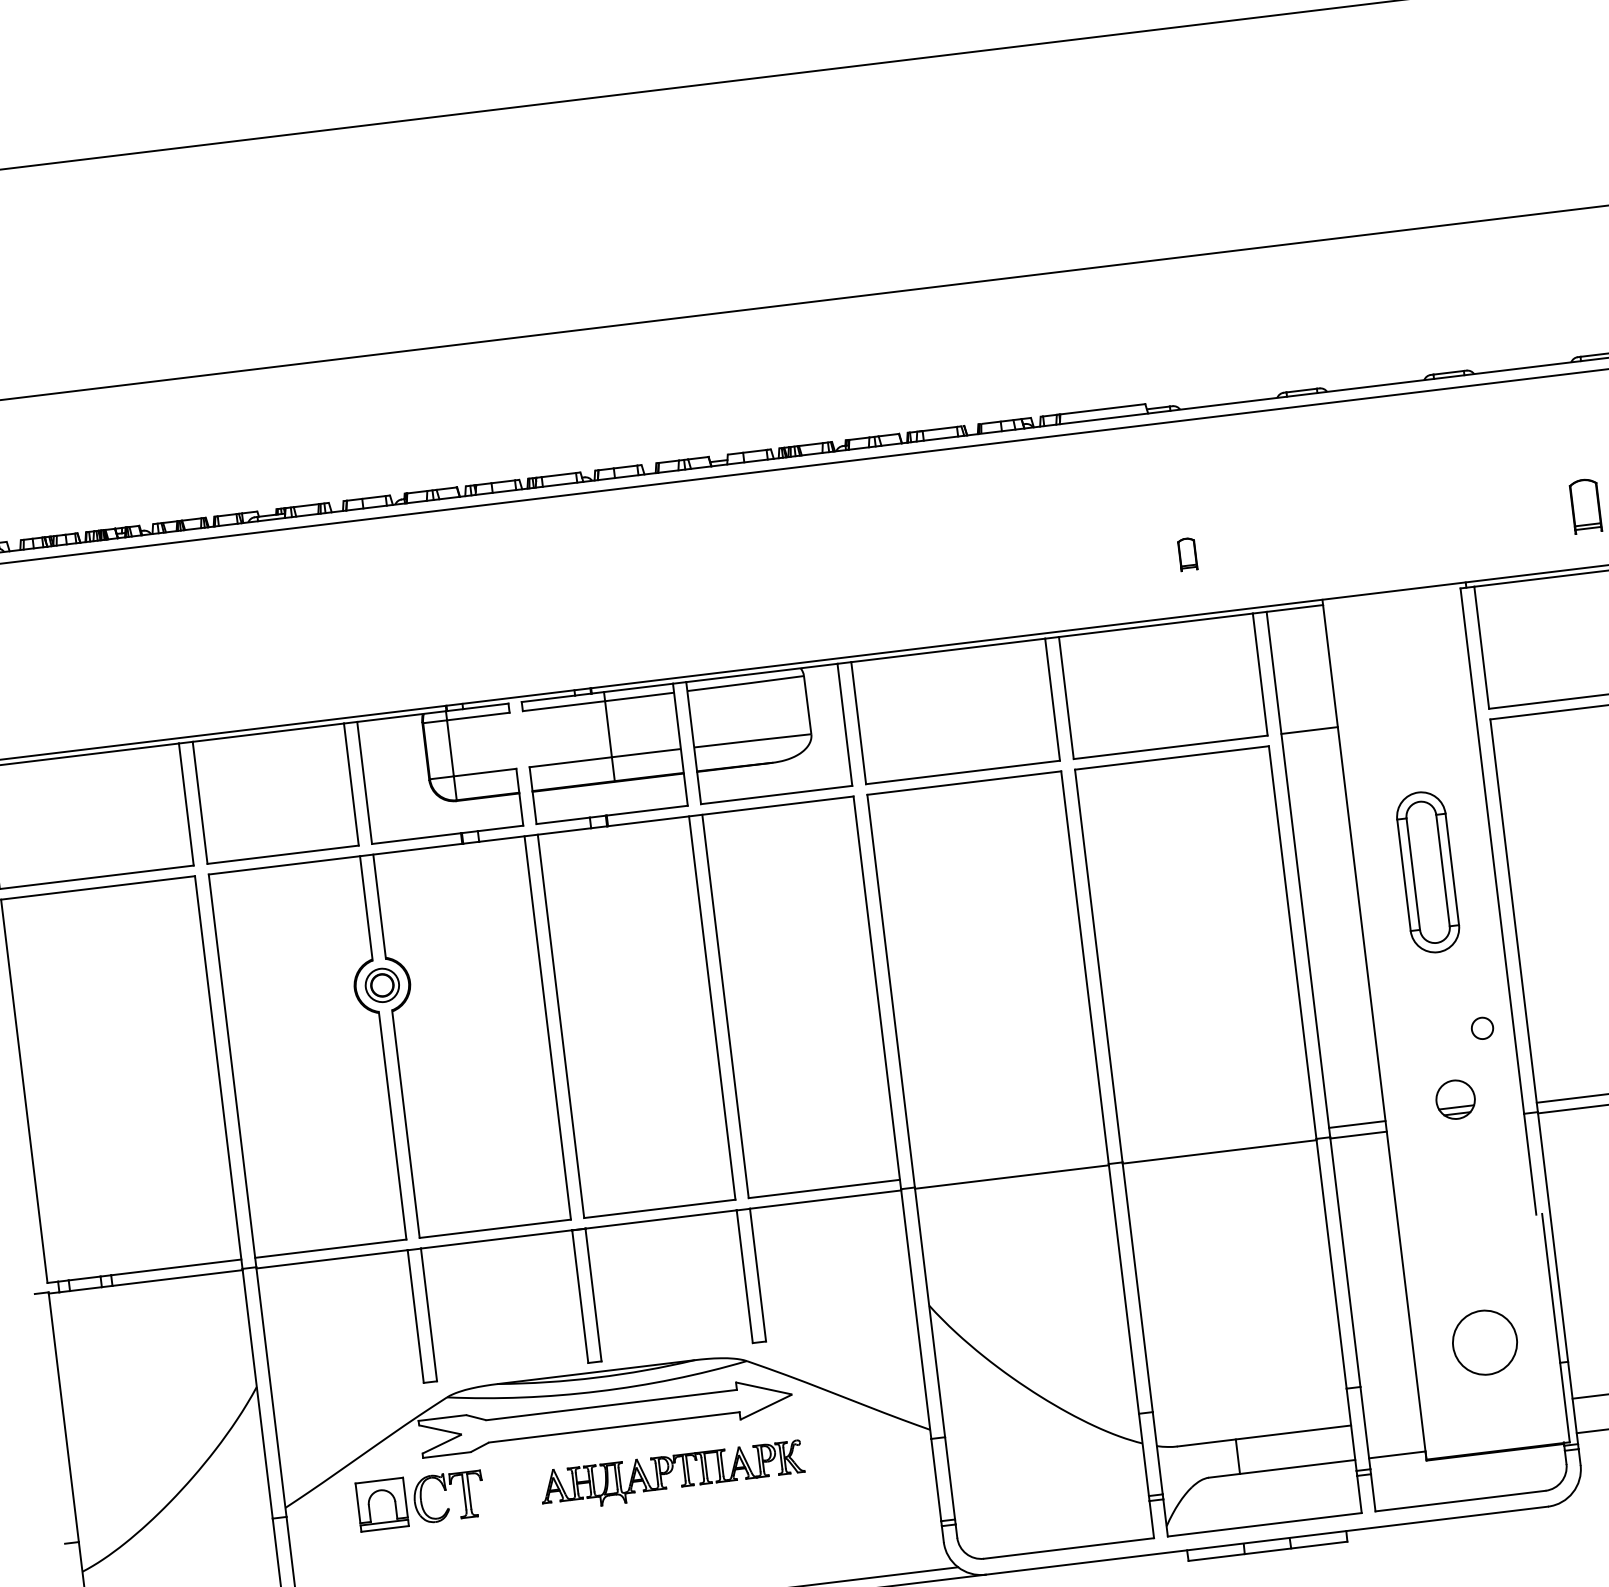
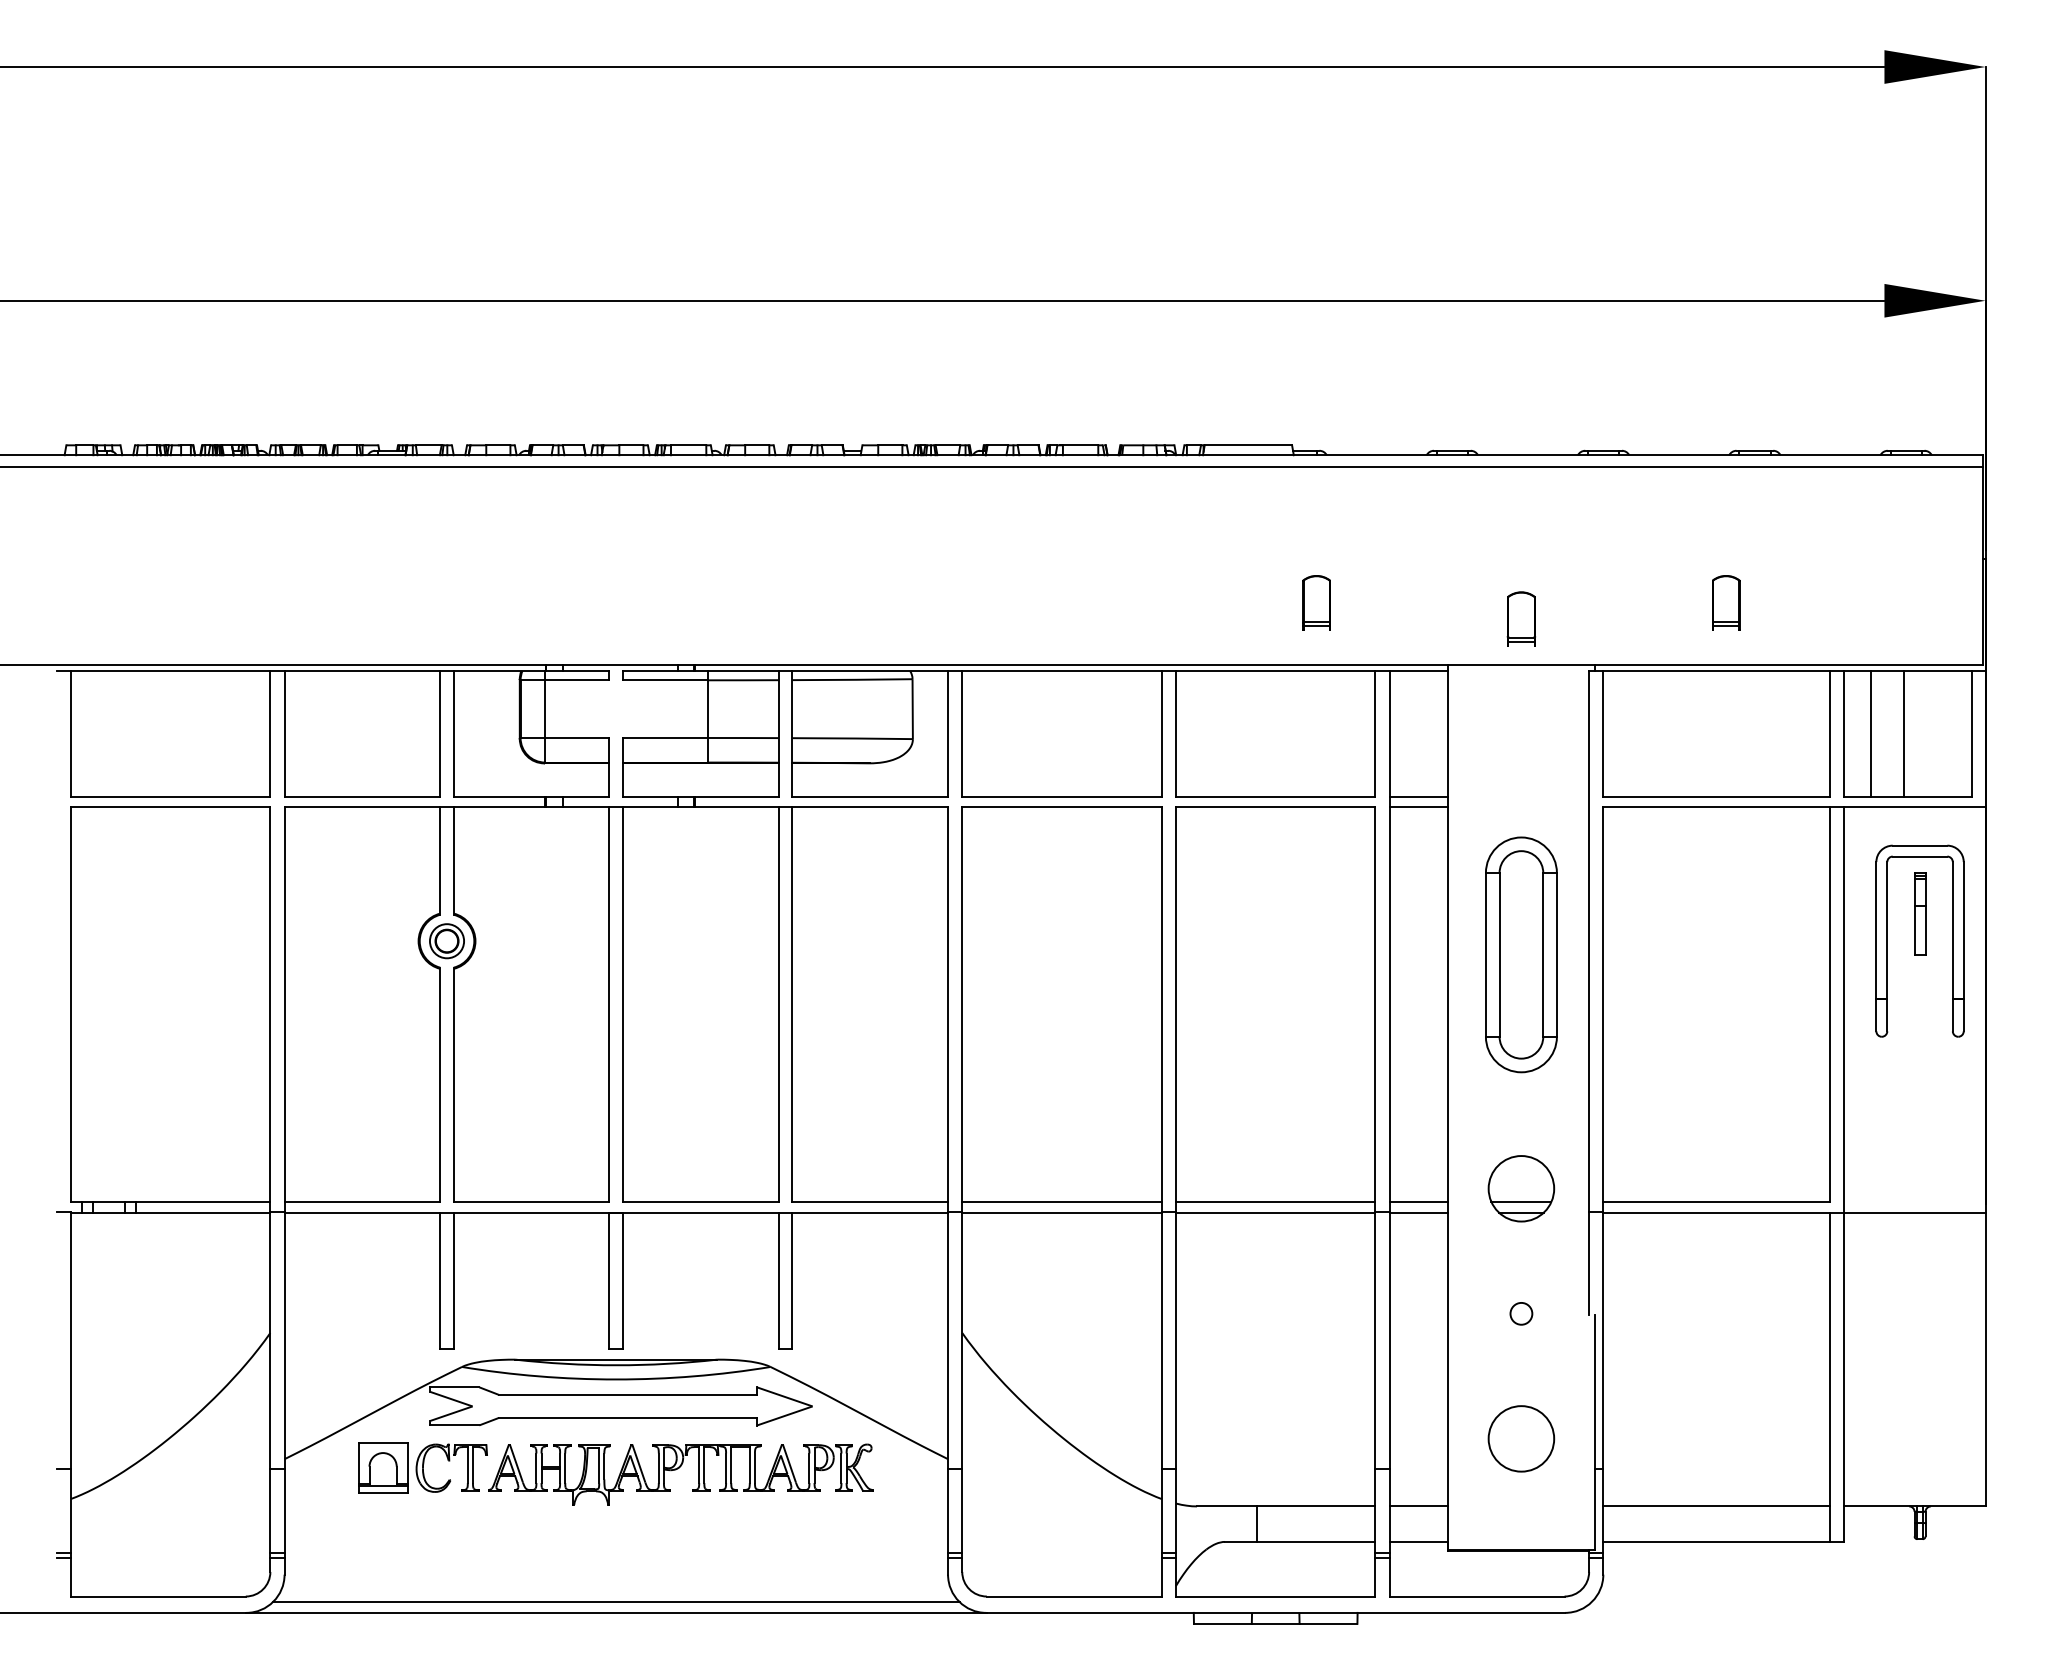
part: (1387, 545) -> (1520, 618), added
part: (1187, 553) -> (1316, 602), size x1.67
line: (1310, 741) -> (1418, 807), added
part: (1428, 871) -> (1521, 954), size x1.43
circle: (1482, 1028) -> (1521, 1313), moved
part: (1455, 1099) -> (1521, 1188), size x1.67
line: (1218, 1140) -> (1275, 1201), added
line: (1010, 1166) -> (1061, 1201), added
line: (1392, 1420) -> (1418, 1506), added
part: (672, 1476) -> (680, 1474), size x1.43

